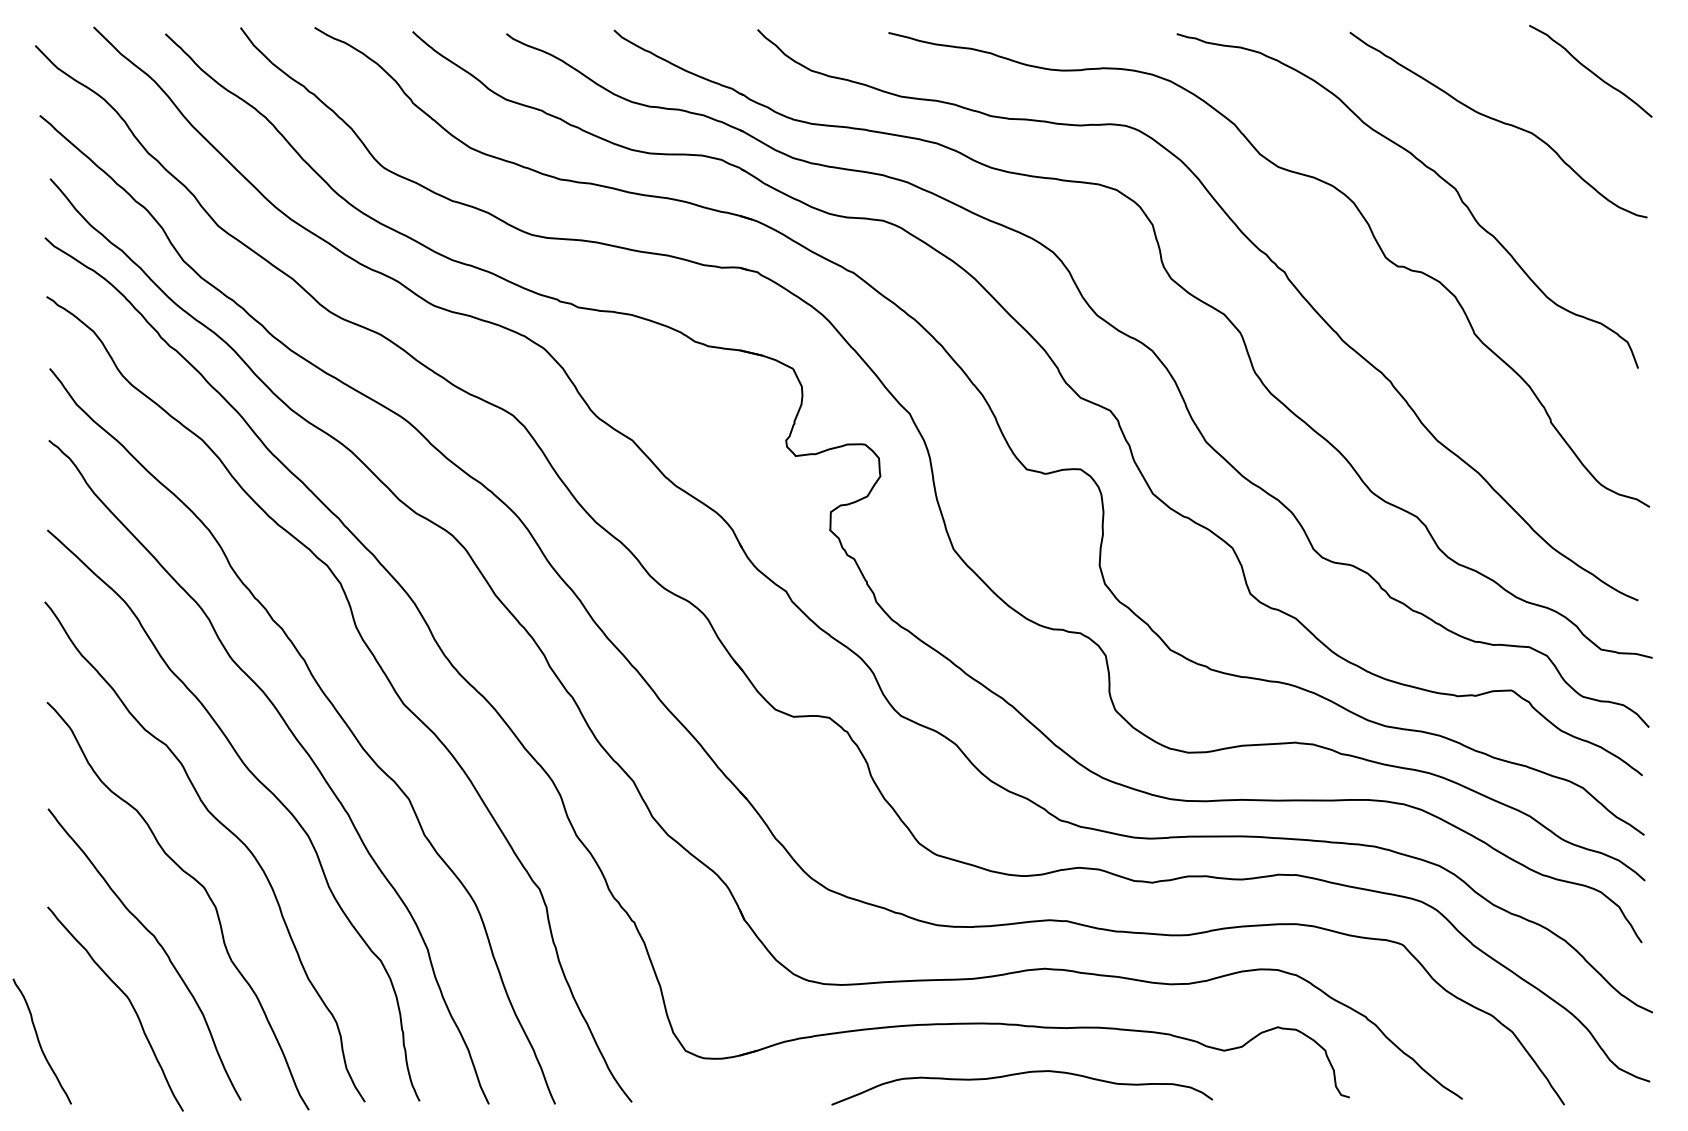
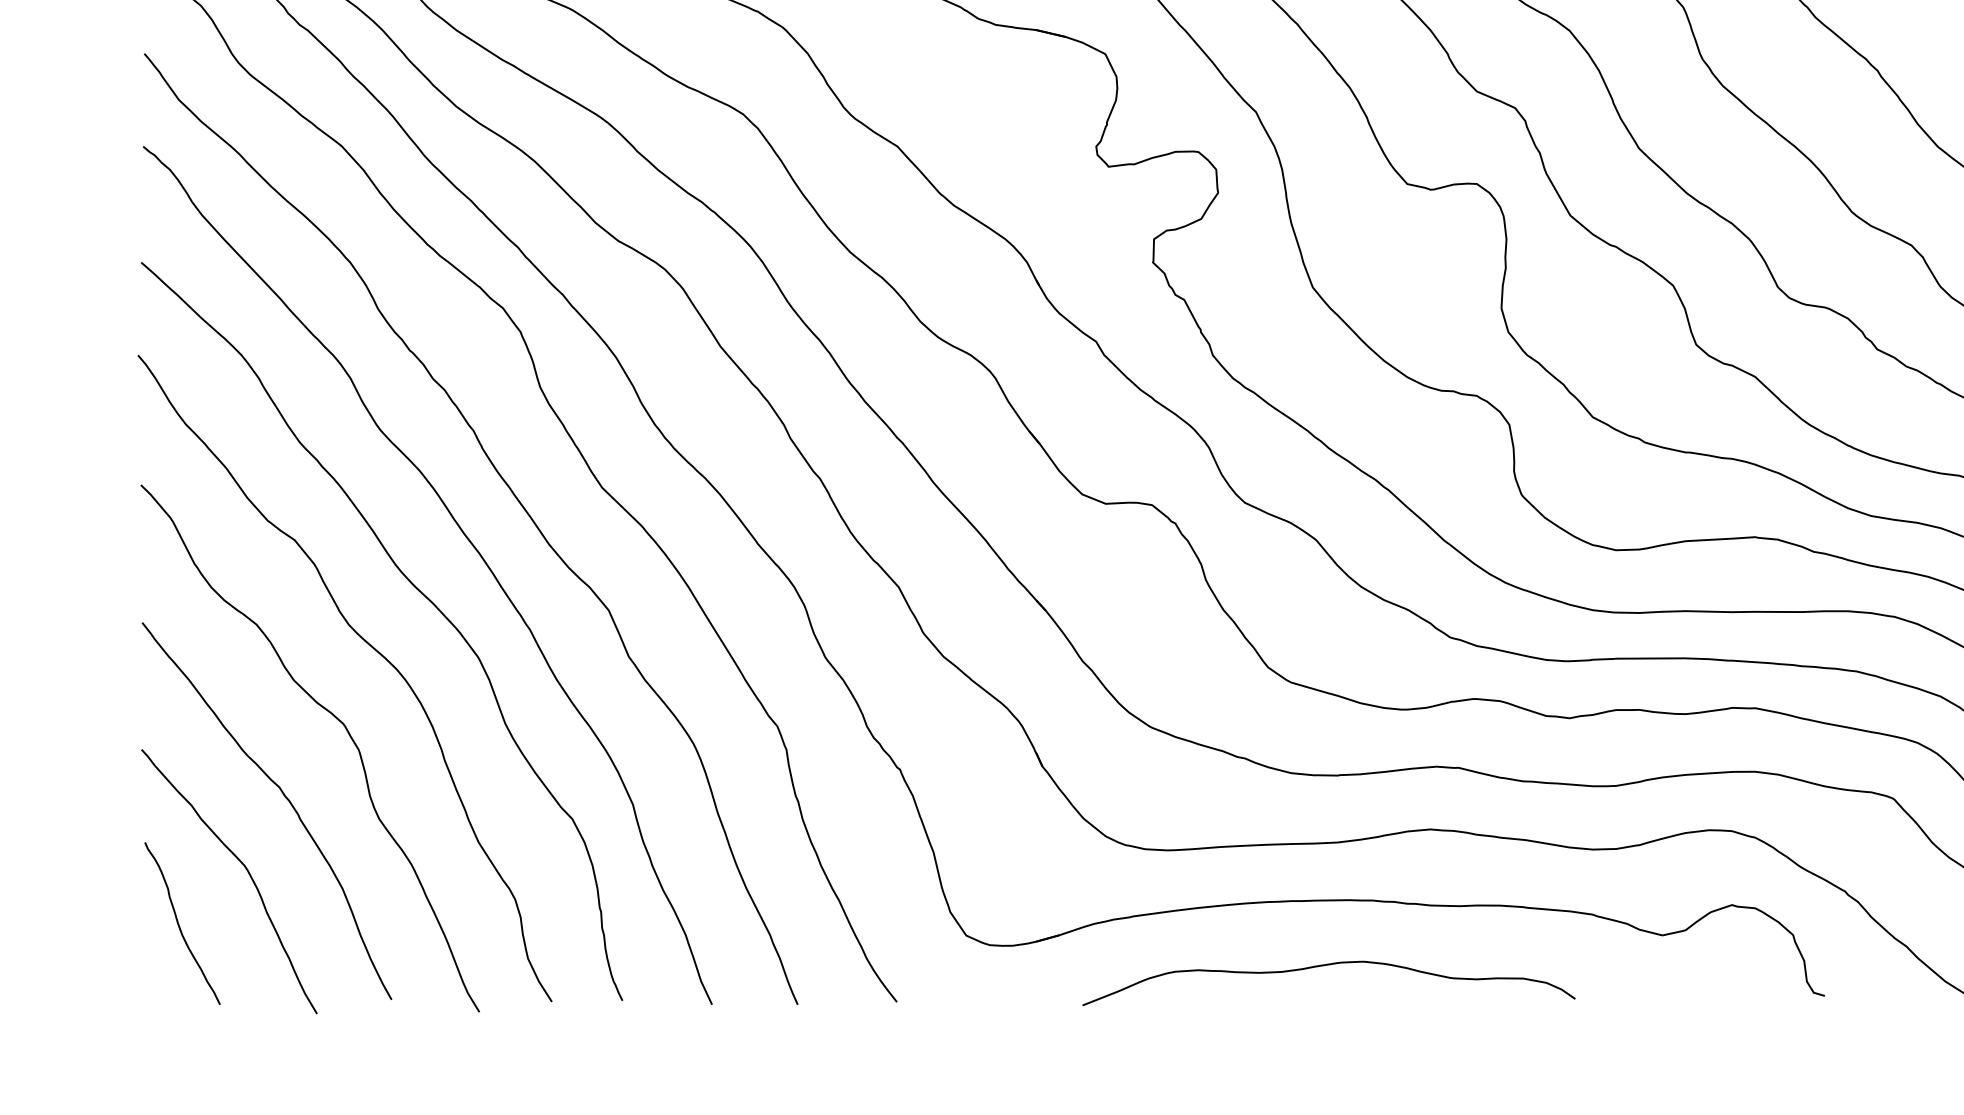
curve: (40, 1042) -> (180, 924), moved
curve: (1021, 1074) -> (1328, 966), moved

